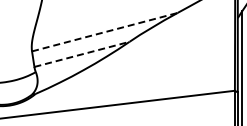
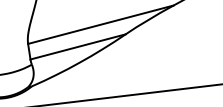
line: (105, 32) -> (101, 25), dashed -> solid
line: (82, 54) -> (78, 47), dashed -> solid

